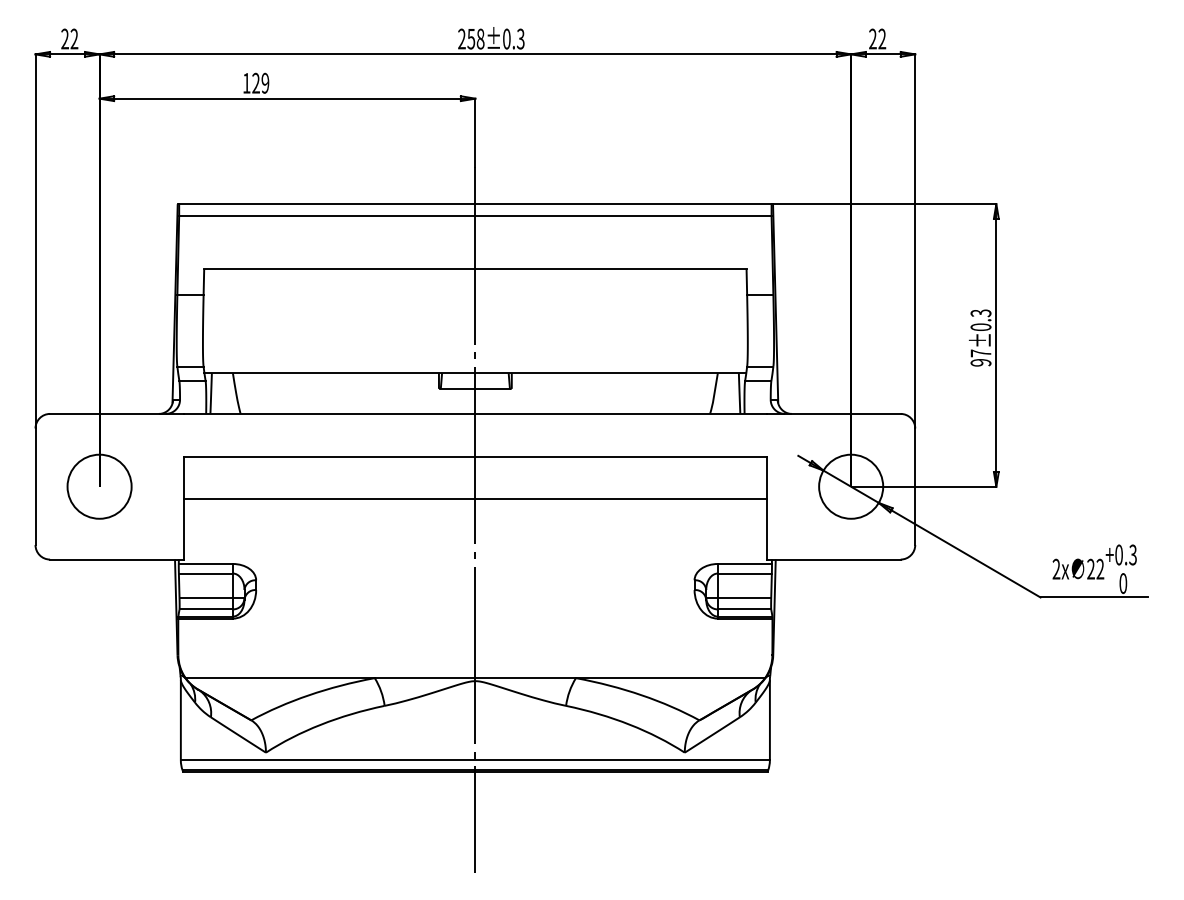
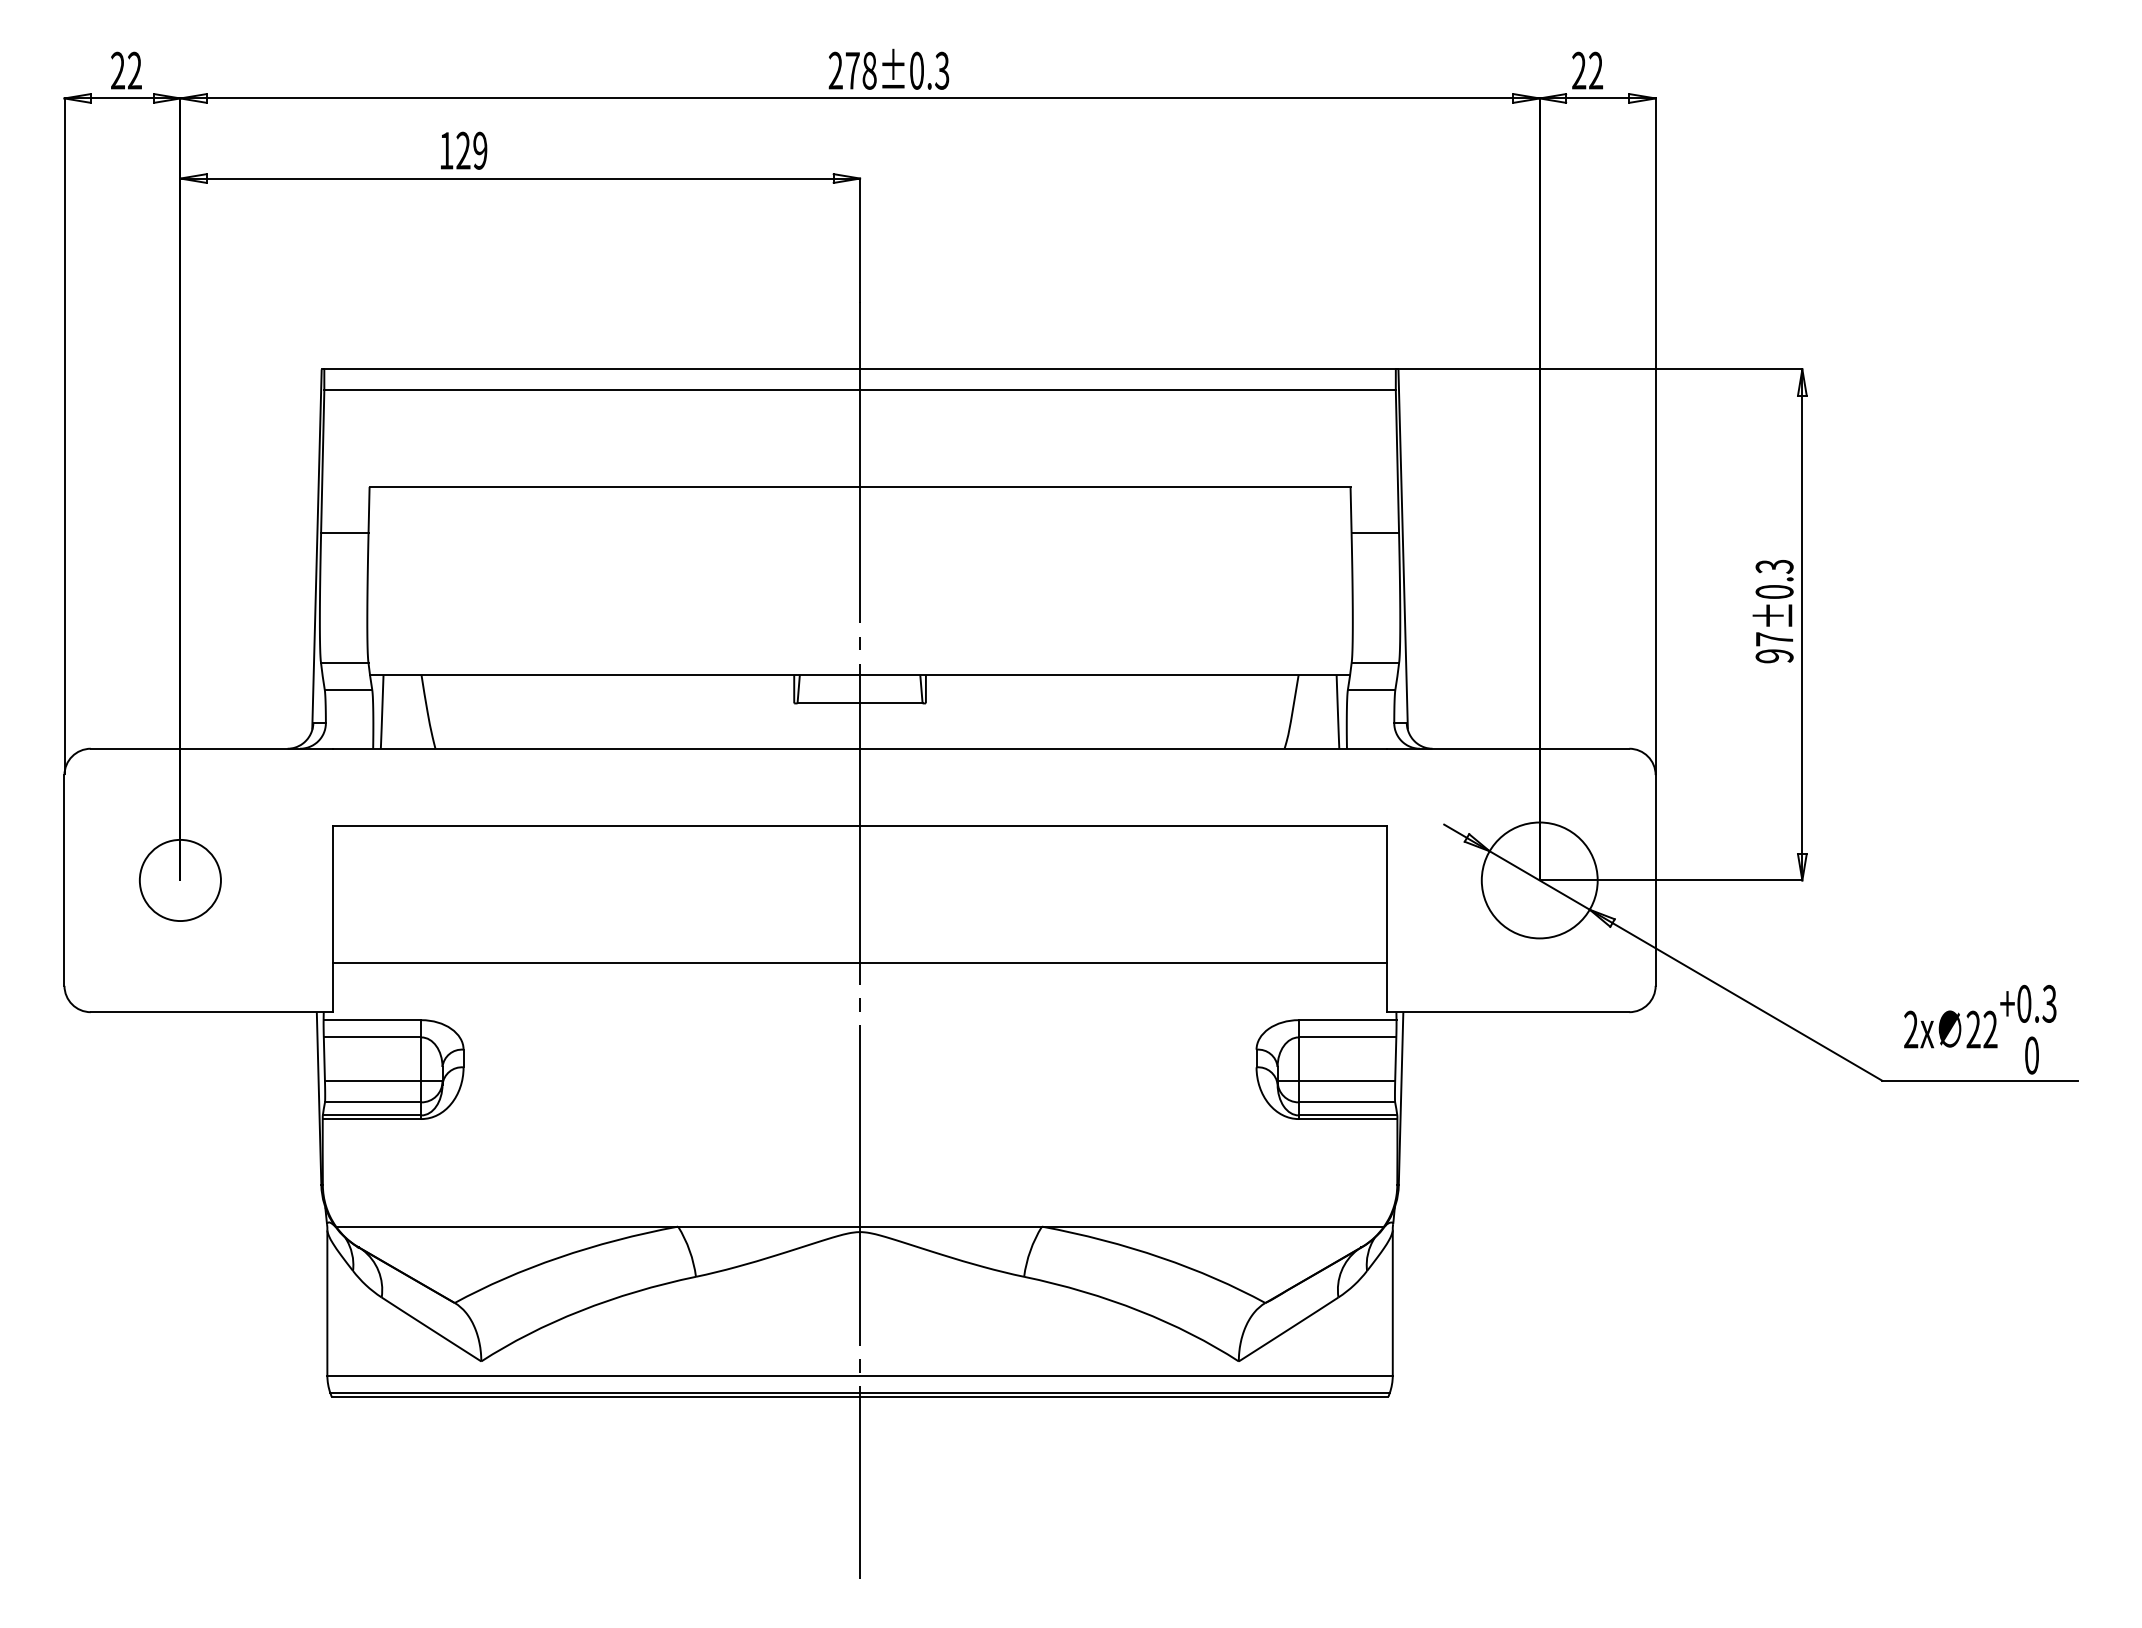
text: (471, 39) -> (853, 71), 258±0.3 -> 278±0.3
circle: (99, 486) -> (180, 880), size x0.7
line: (475, 499) -> (860, 963), moved

